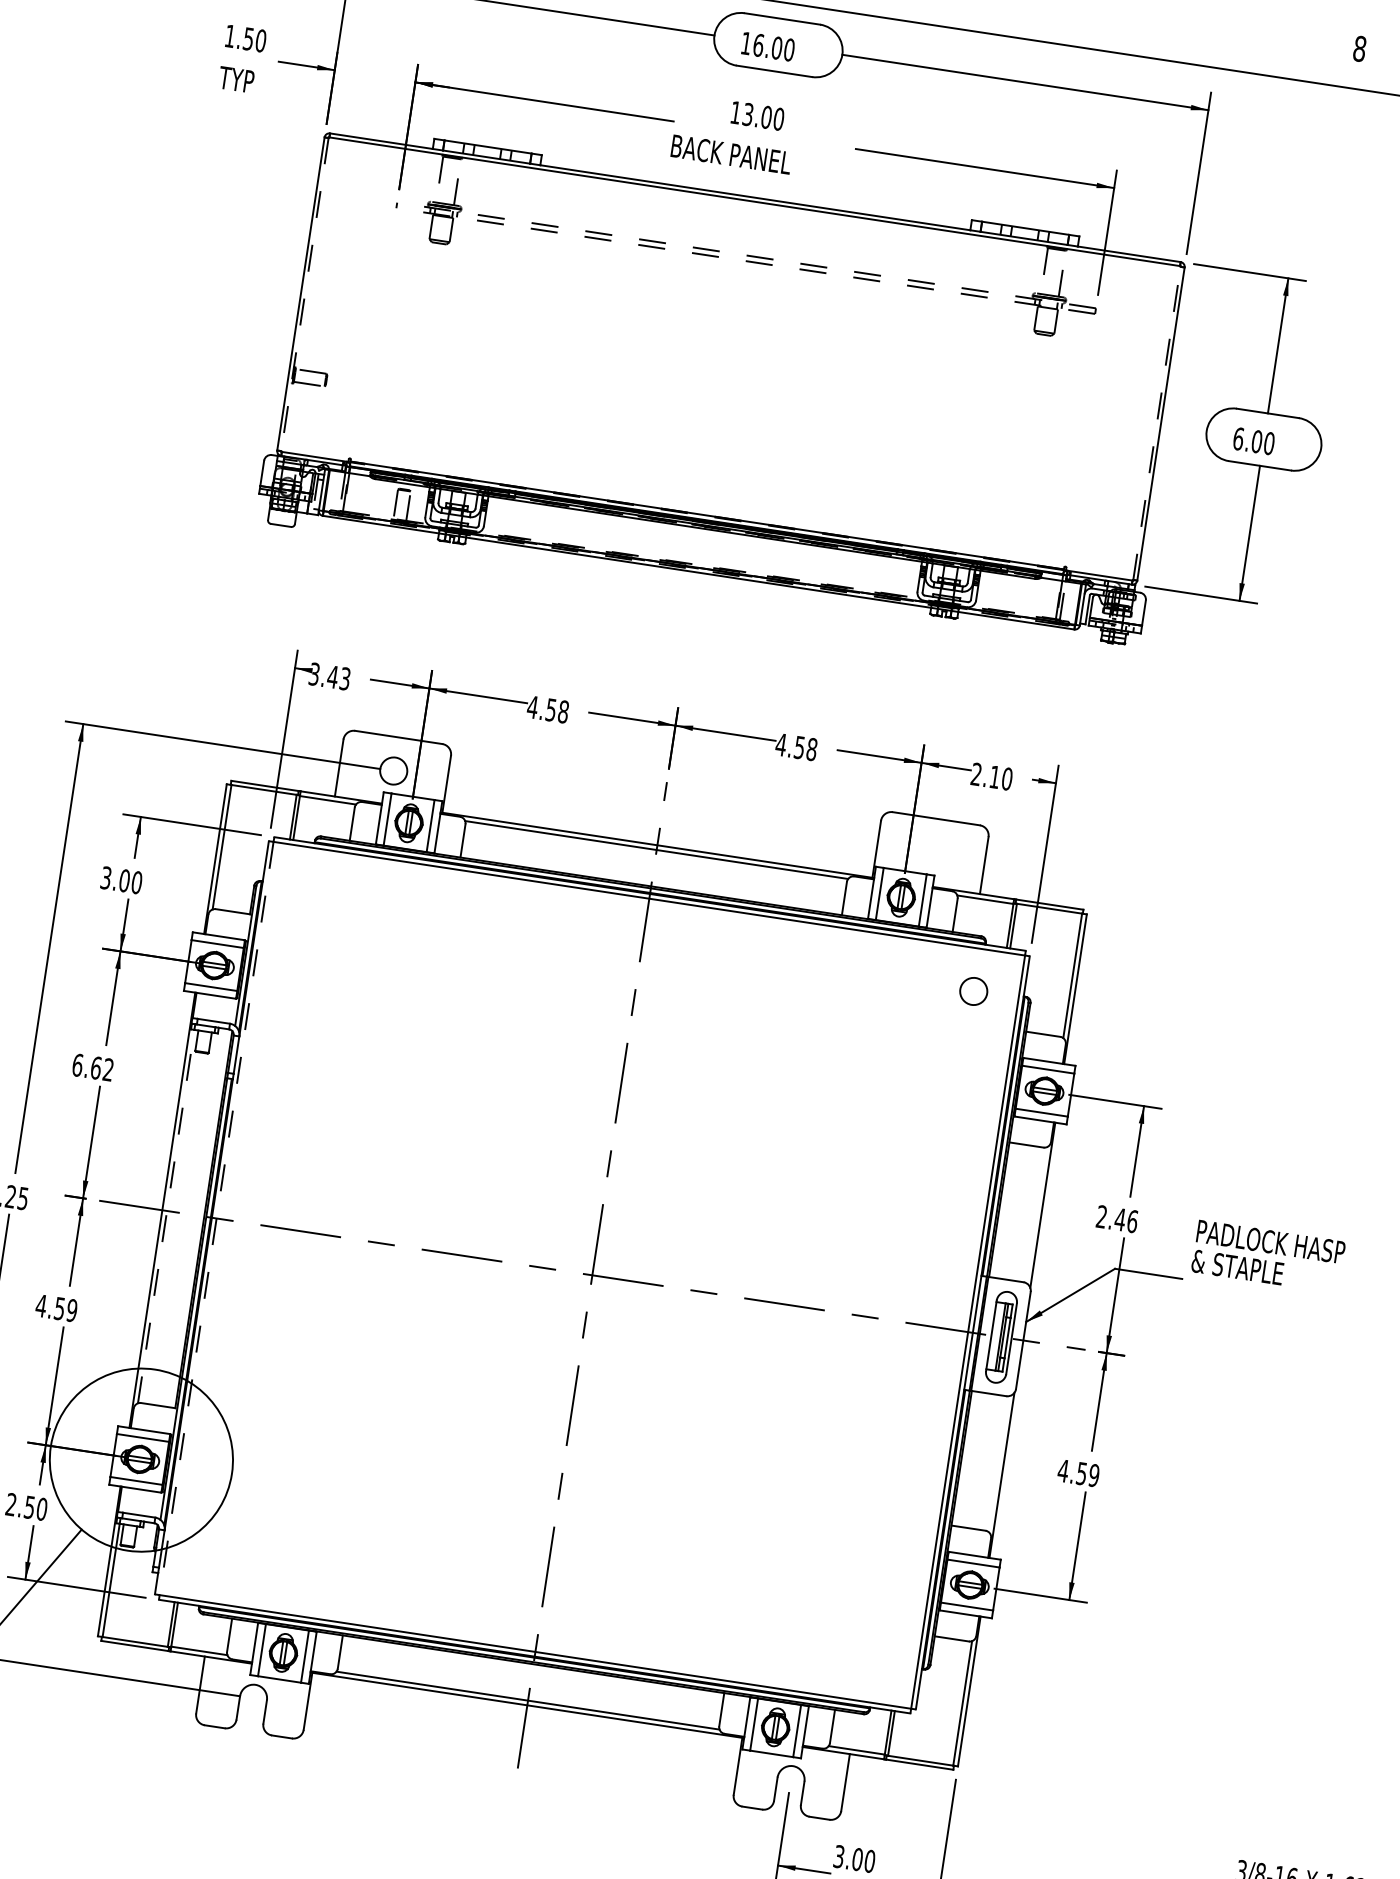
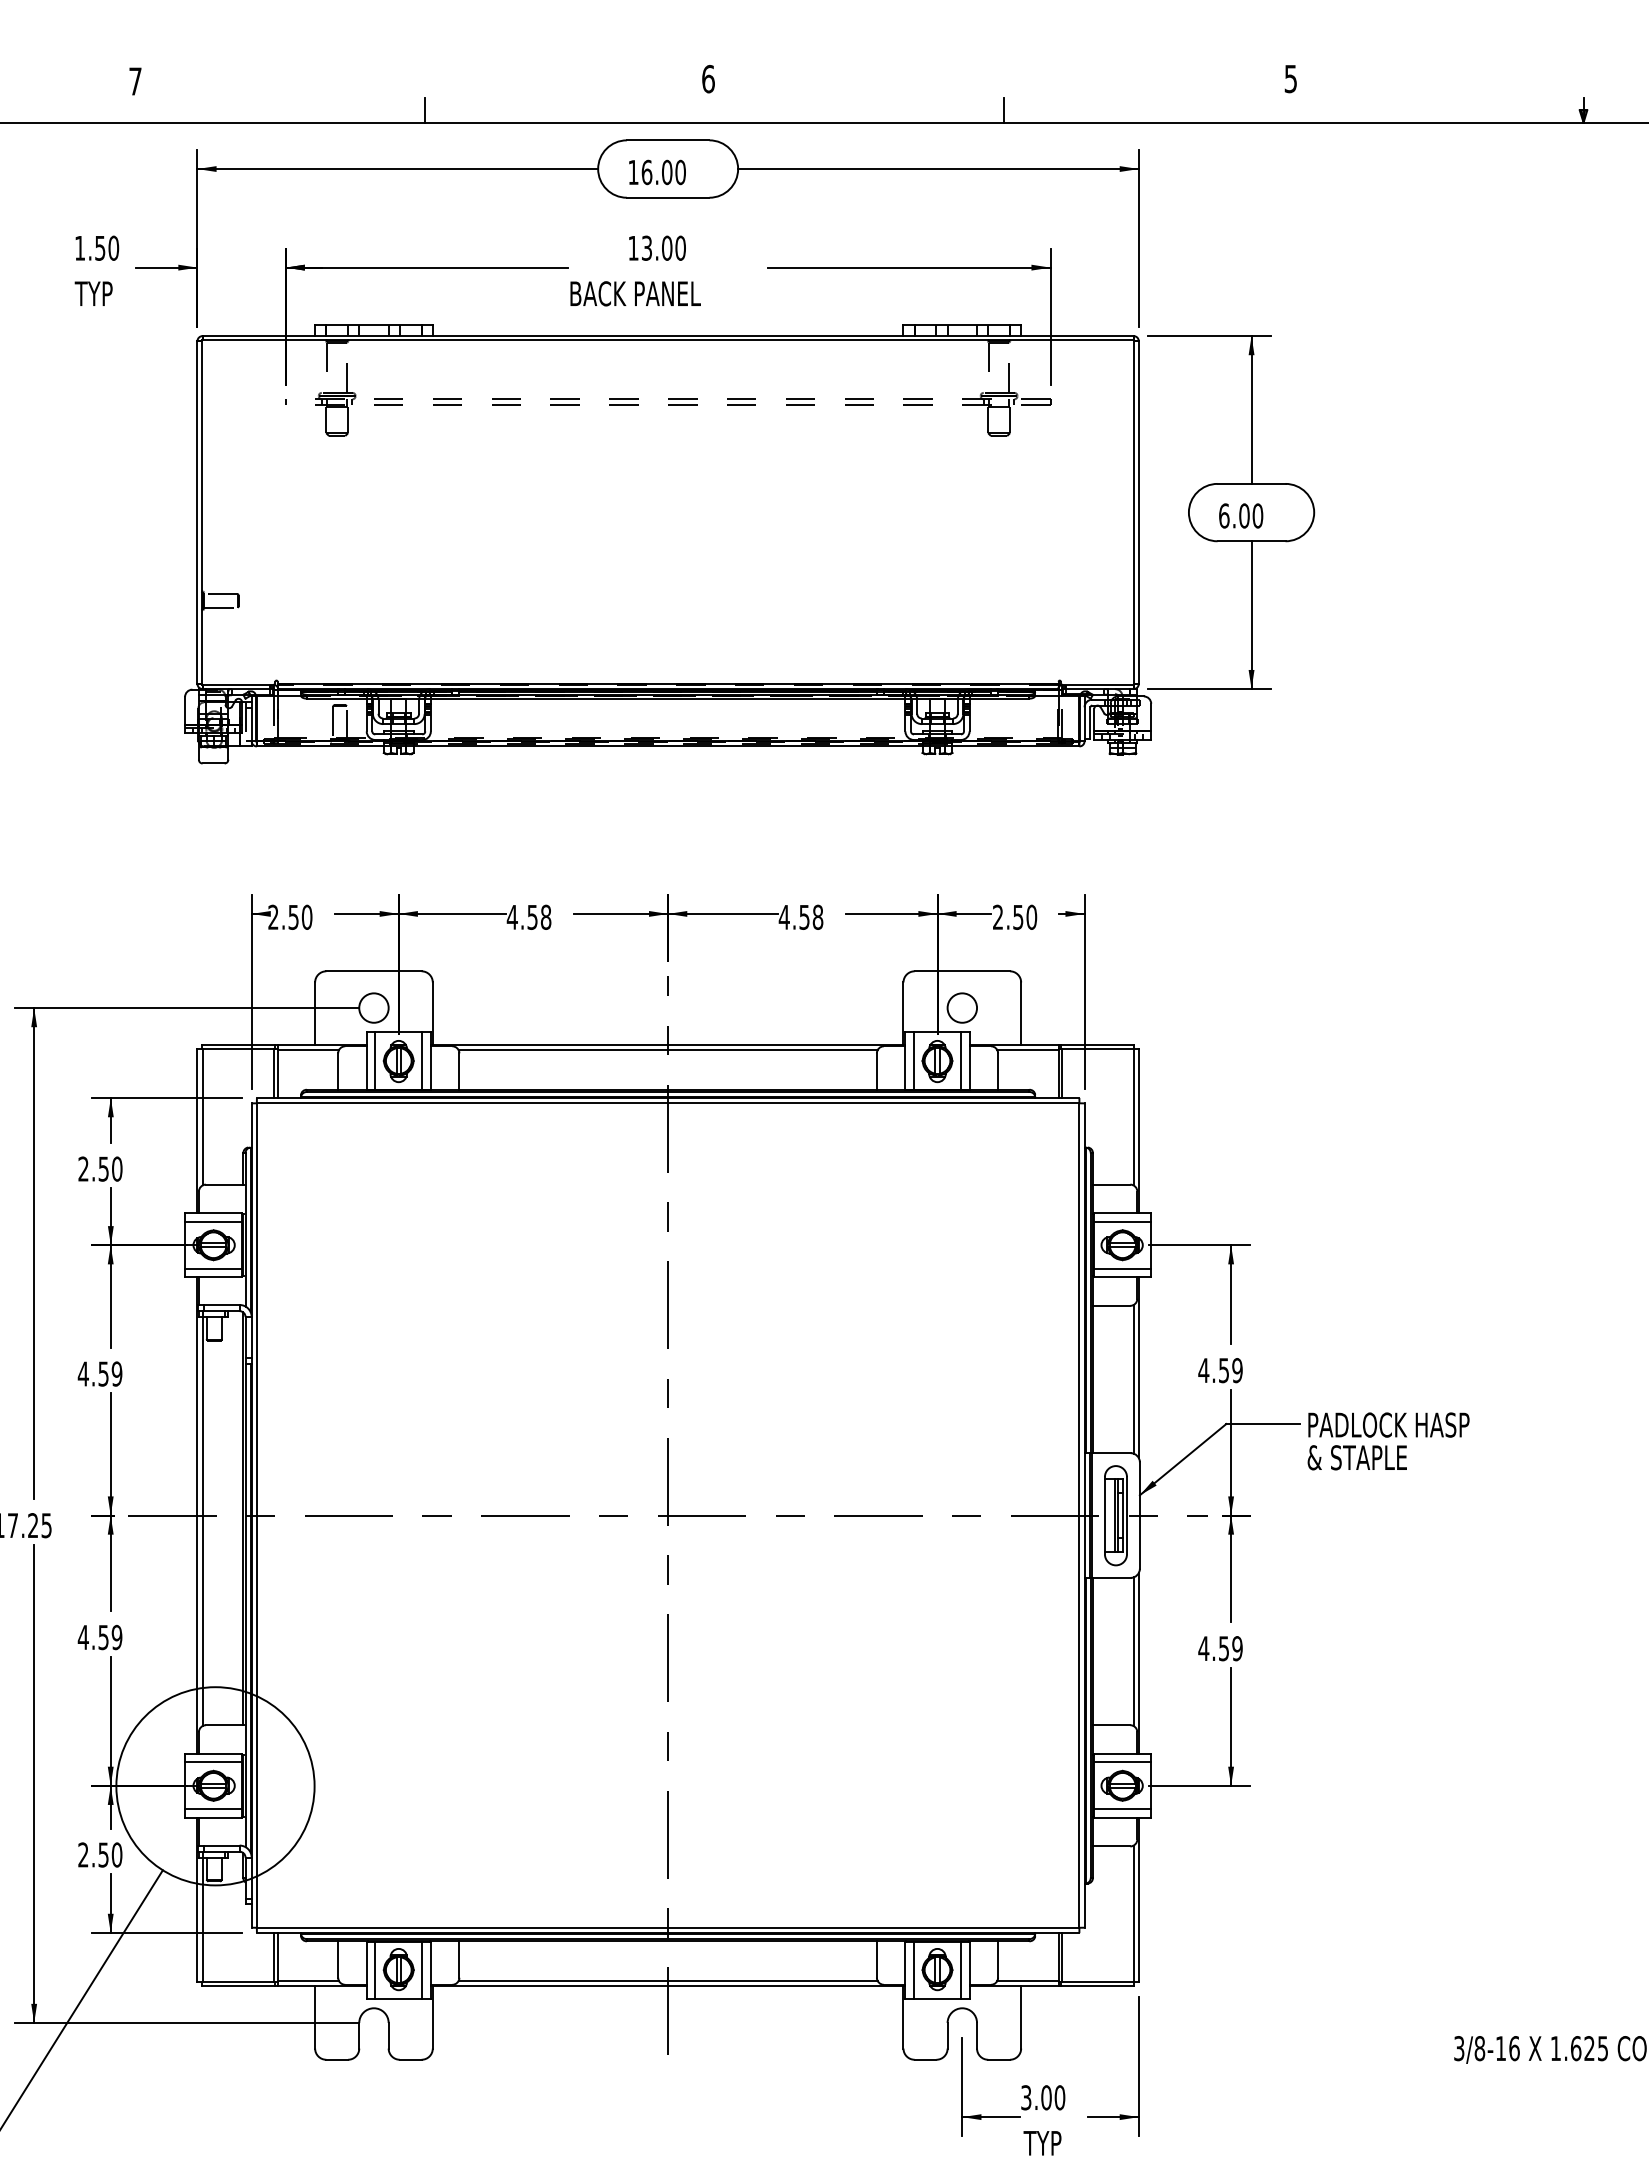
line: (1093, 37) -> (1004, 109), added
text: (1359, 48) -> (1290, 78), 8 -> 5
line: (304, 295) -> (201, 513), dashed -> solid
line: (1157, 423) -> (1134, 512), dashed -> solid
text: (330, 675) -> (290, 916), 3.43 -> 2.50
text: (995, 777) -> (1018, 917), 2.10 -> 2.50
text: (115, 878) -> (93, 1168), 3.00 -> 2.50
circle: (973, 990) -> (961, 1007), moved
text: (92, 1066) -> (99, 1373), 6.62 -> 4.59
line: (1036, 1215) -> (1133, 1379), added
line: (166, 1216) -> (202, 1521), dashed -> solid
line: (216, 1219) -> (256, 1516), dashed -> solid
text: (1117, 1219) -> (1220, 1370), 2.46 -> 4.59
text: (1268, 1256) -> (1388, 1441), moved
line: (998, 1463) -> (1133, 1651), added

